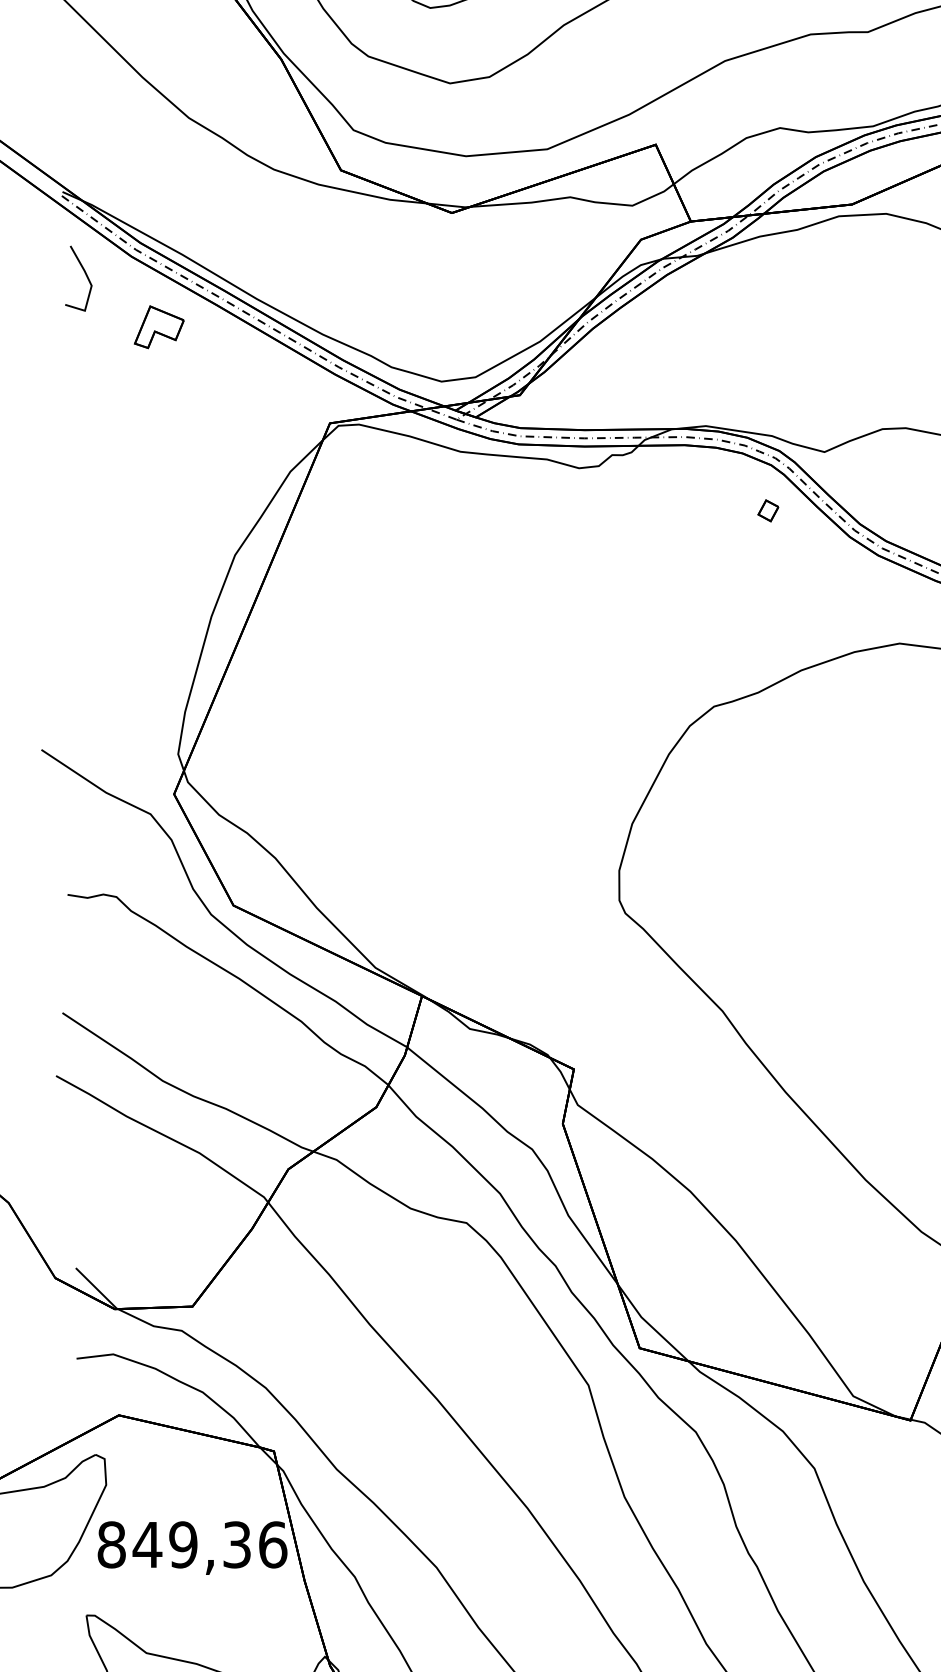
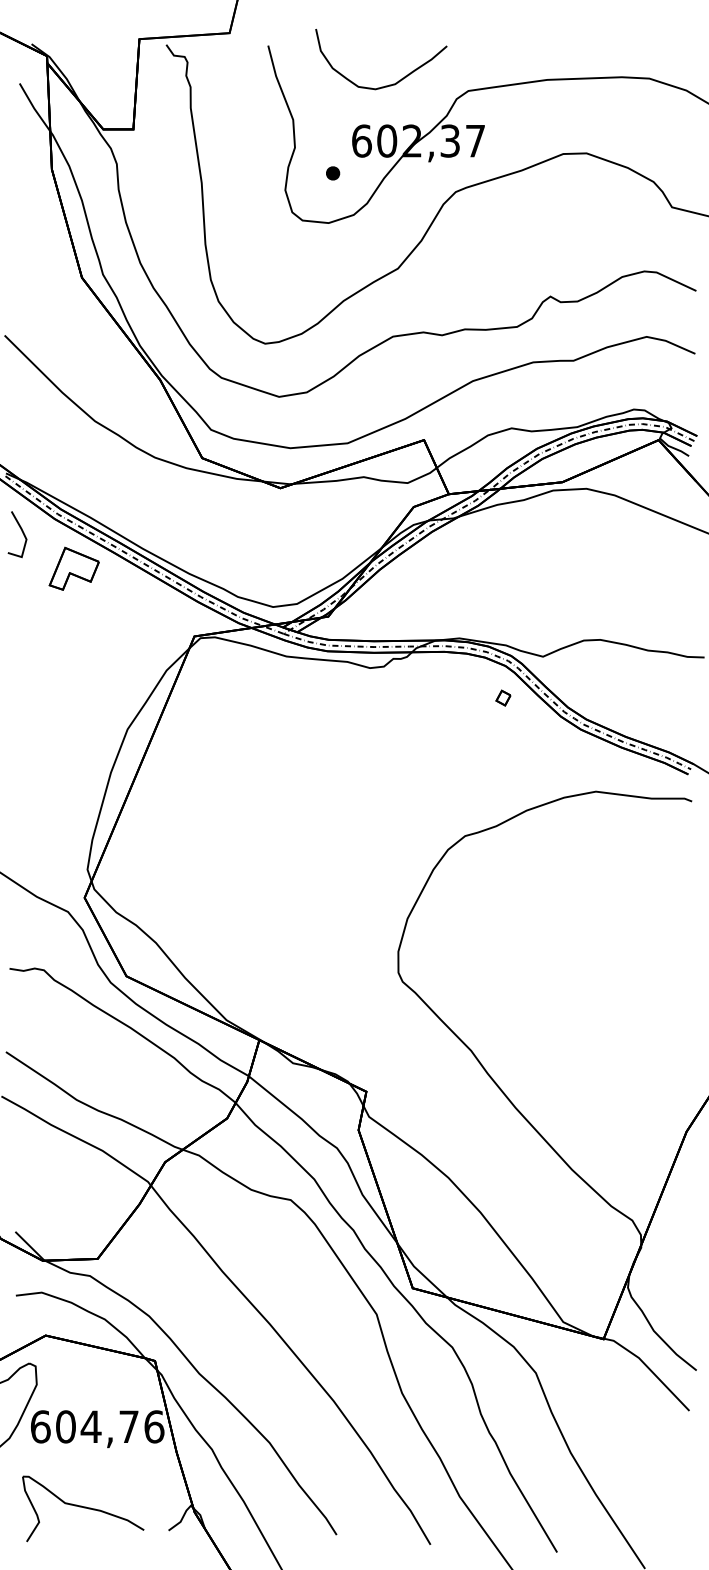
part: (158, 326) -> (73, 568), size x1.43
text: (173, 1544) -> (84, 1426), 849,36 -> 604,76

